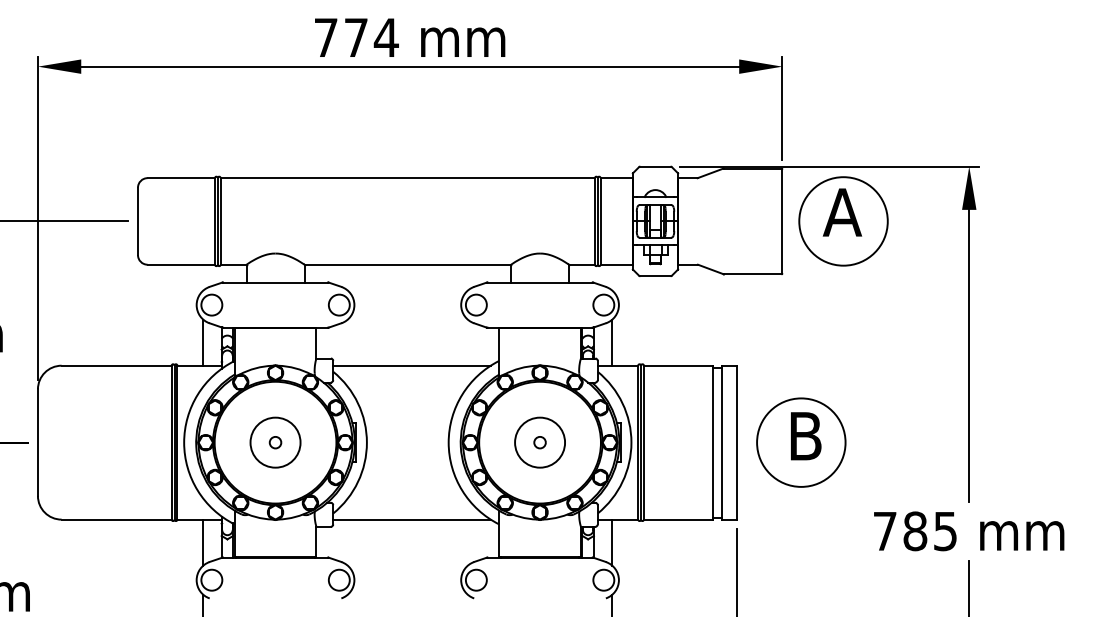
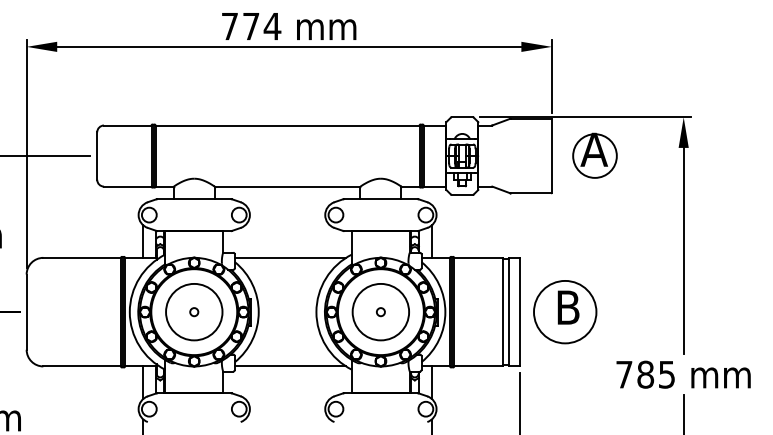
circle: (842, 220) -> (594, 155), size x0.7
circle: (274, 441) -> (193, 311), size x1.6
circle: (539, 441) -> (380, 311), size x1.6

